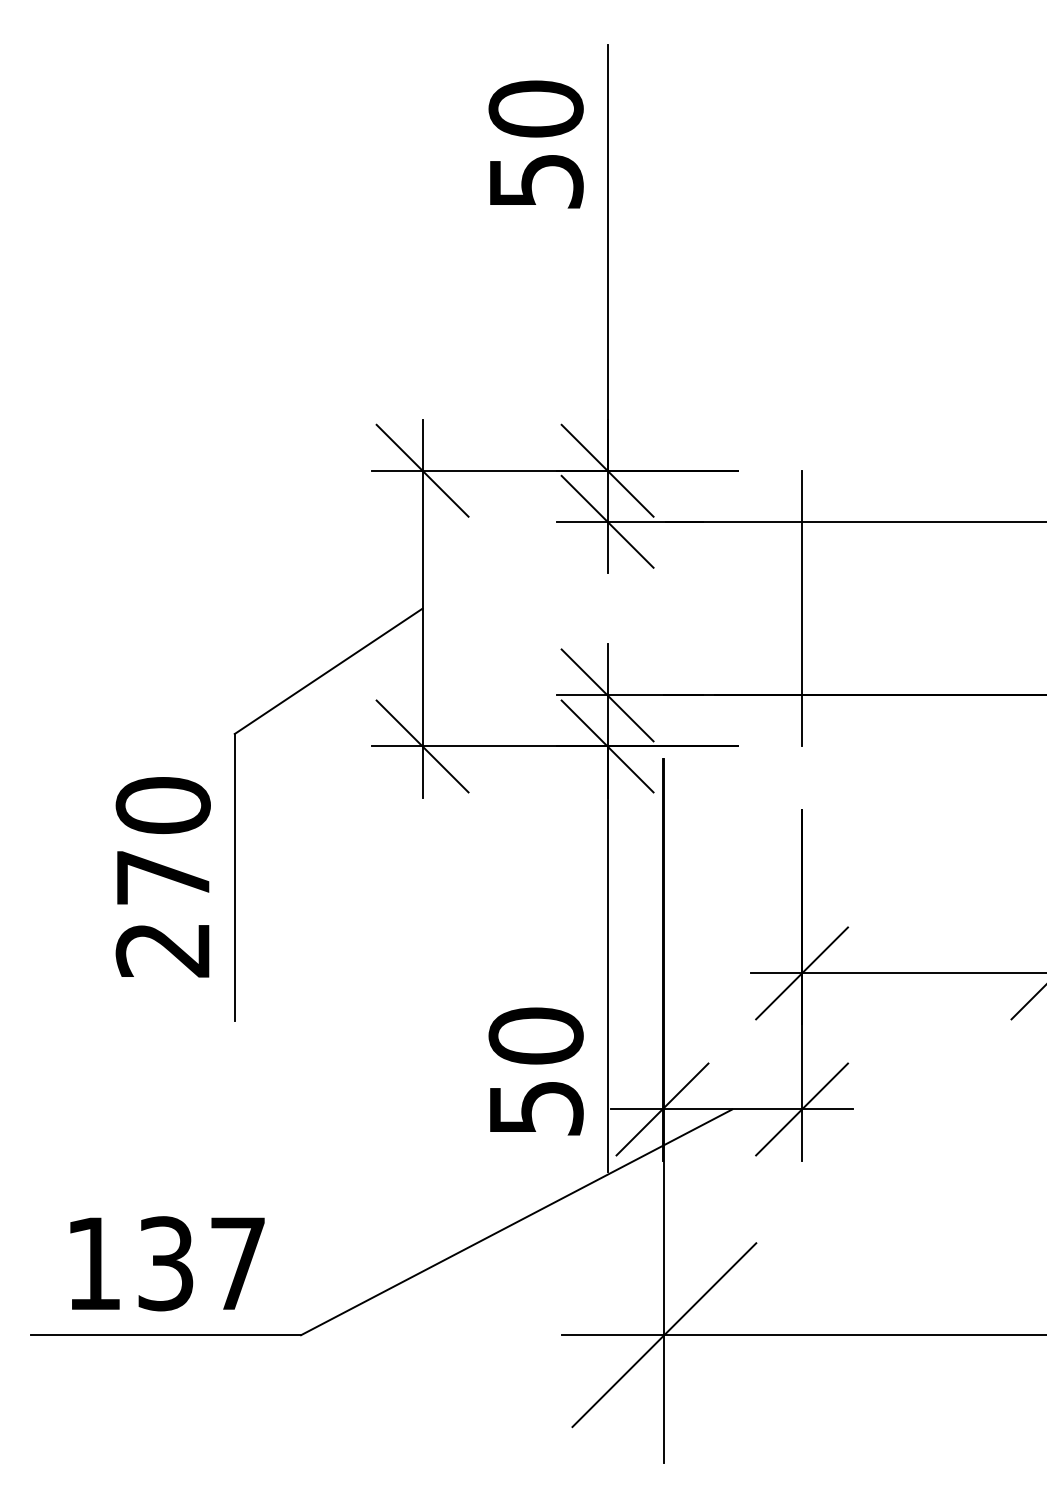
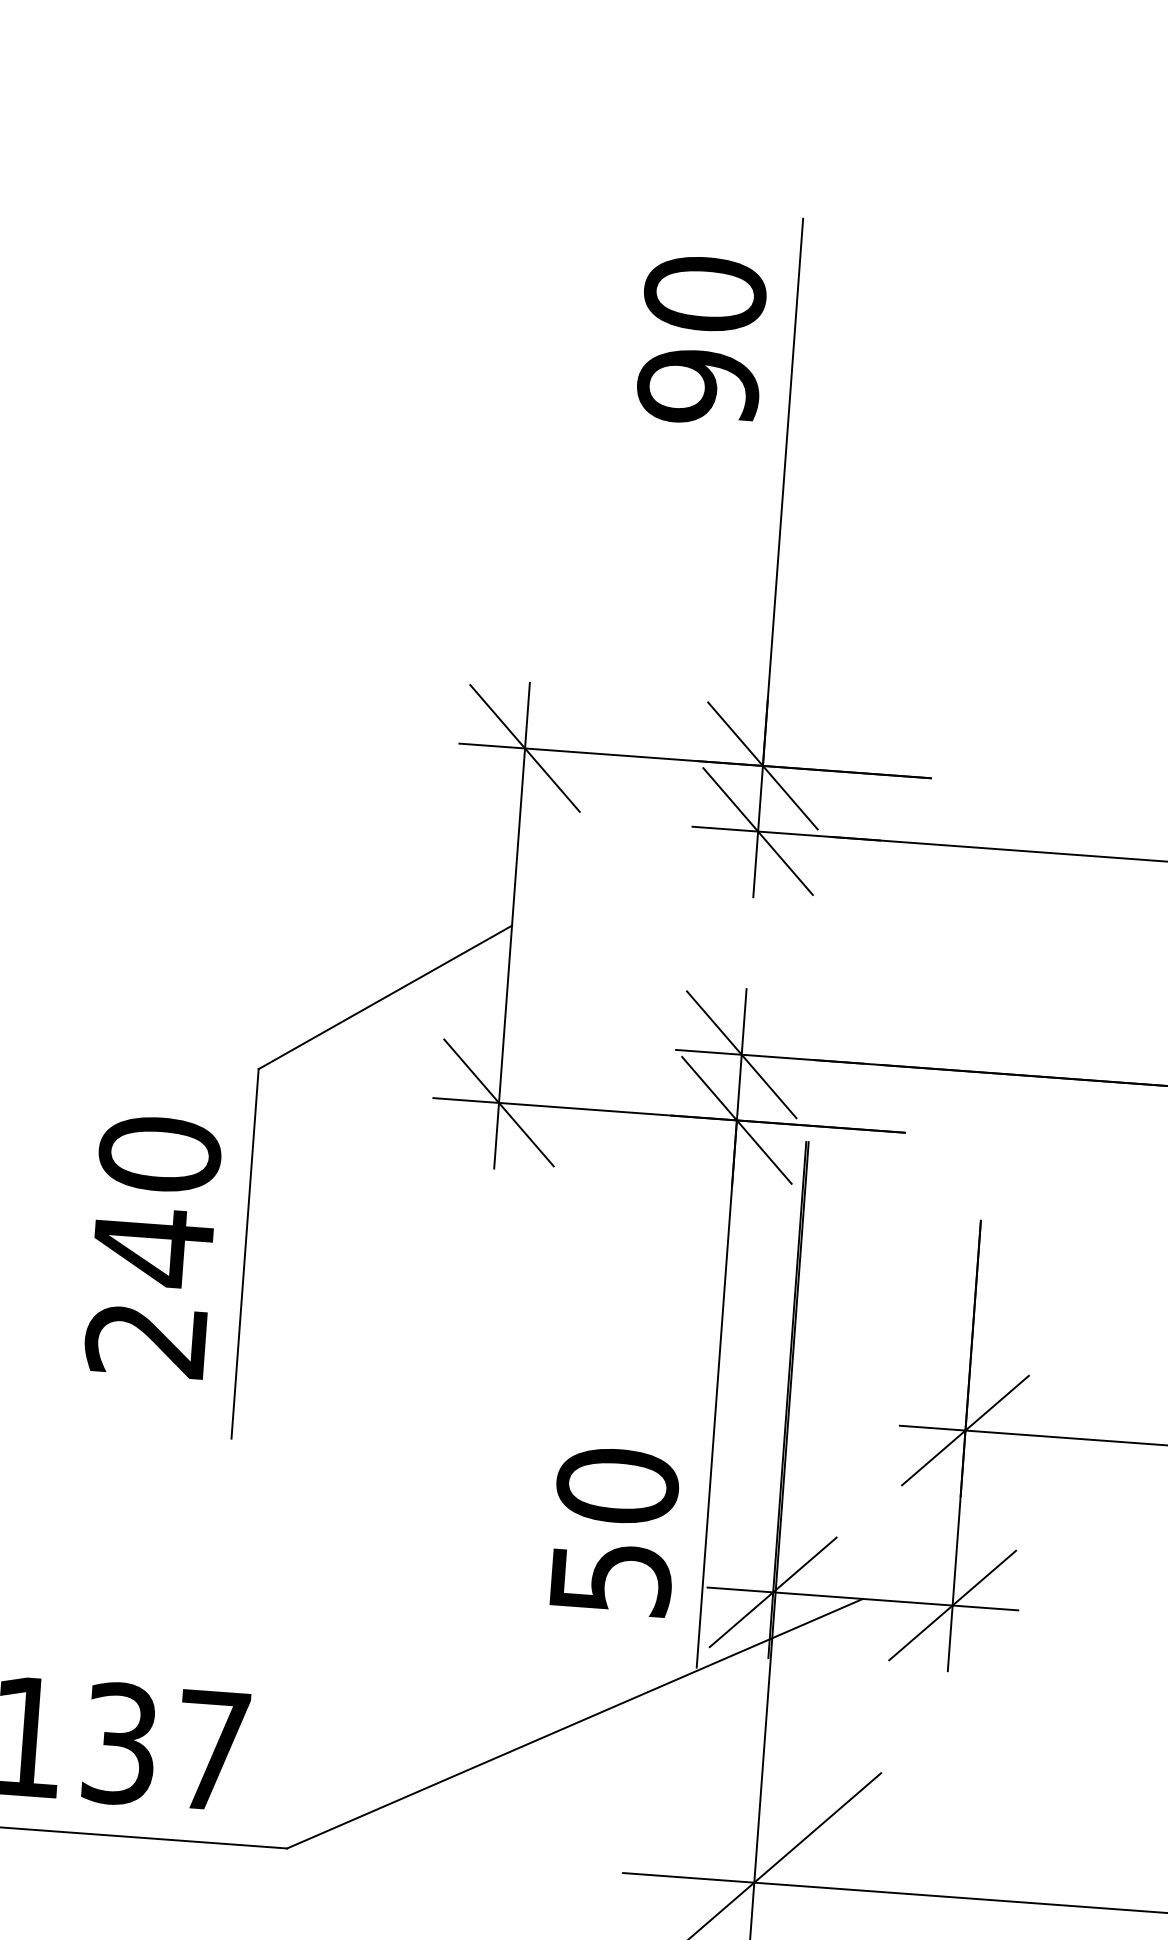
text: (535, 181) -> (697, 387), 50 -> 90
line: (802, 608) -> (1000, 961), removed
text: (163, 878) -> (153, 1248), 270 -> 240

